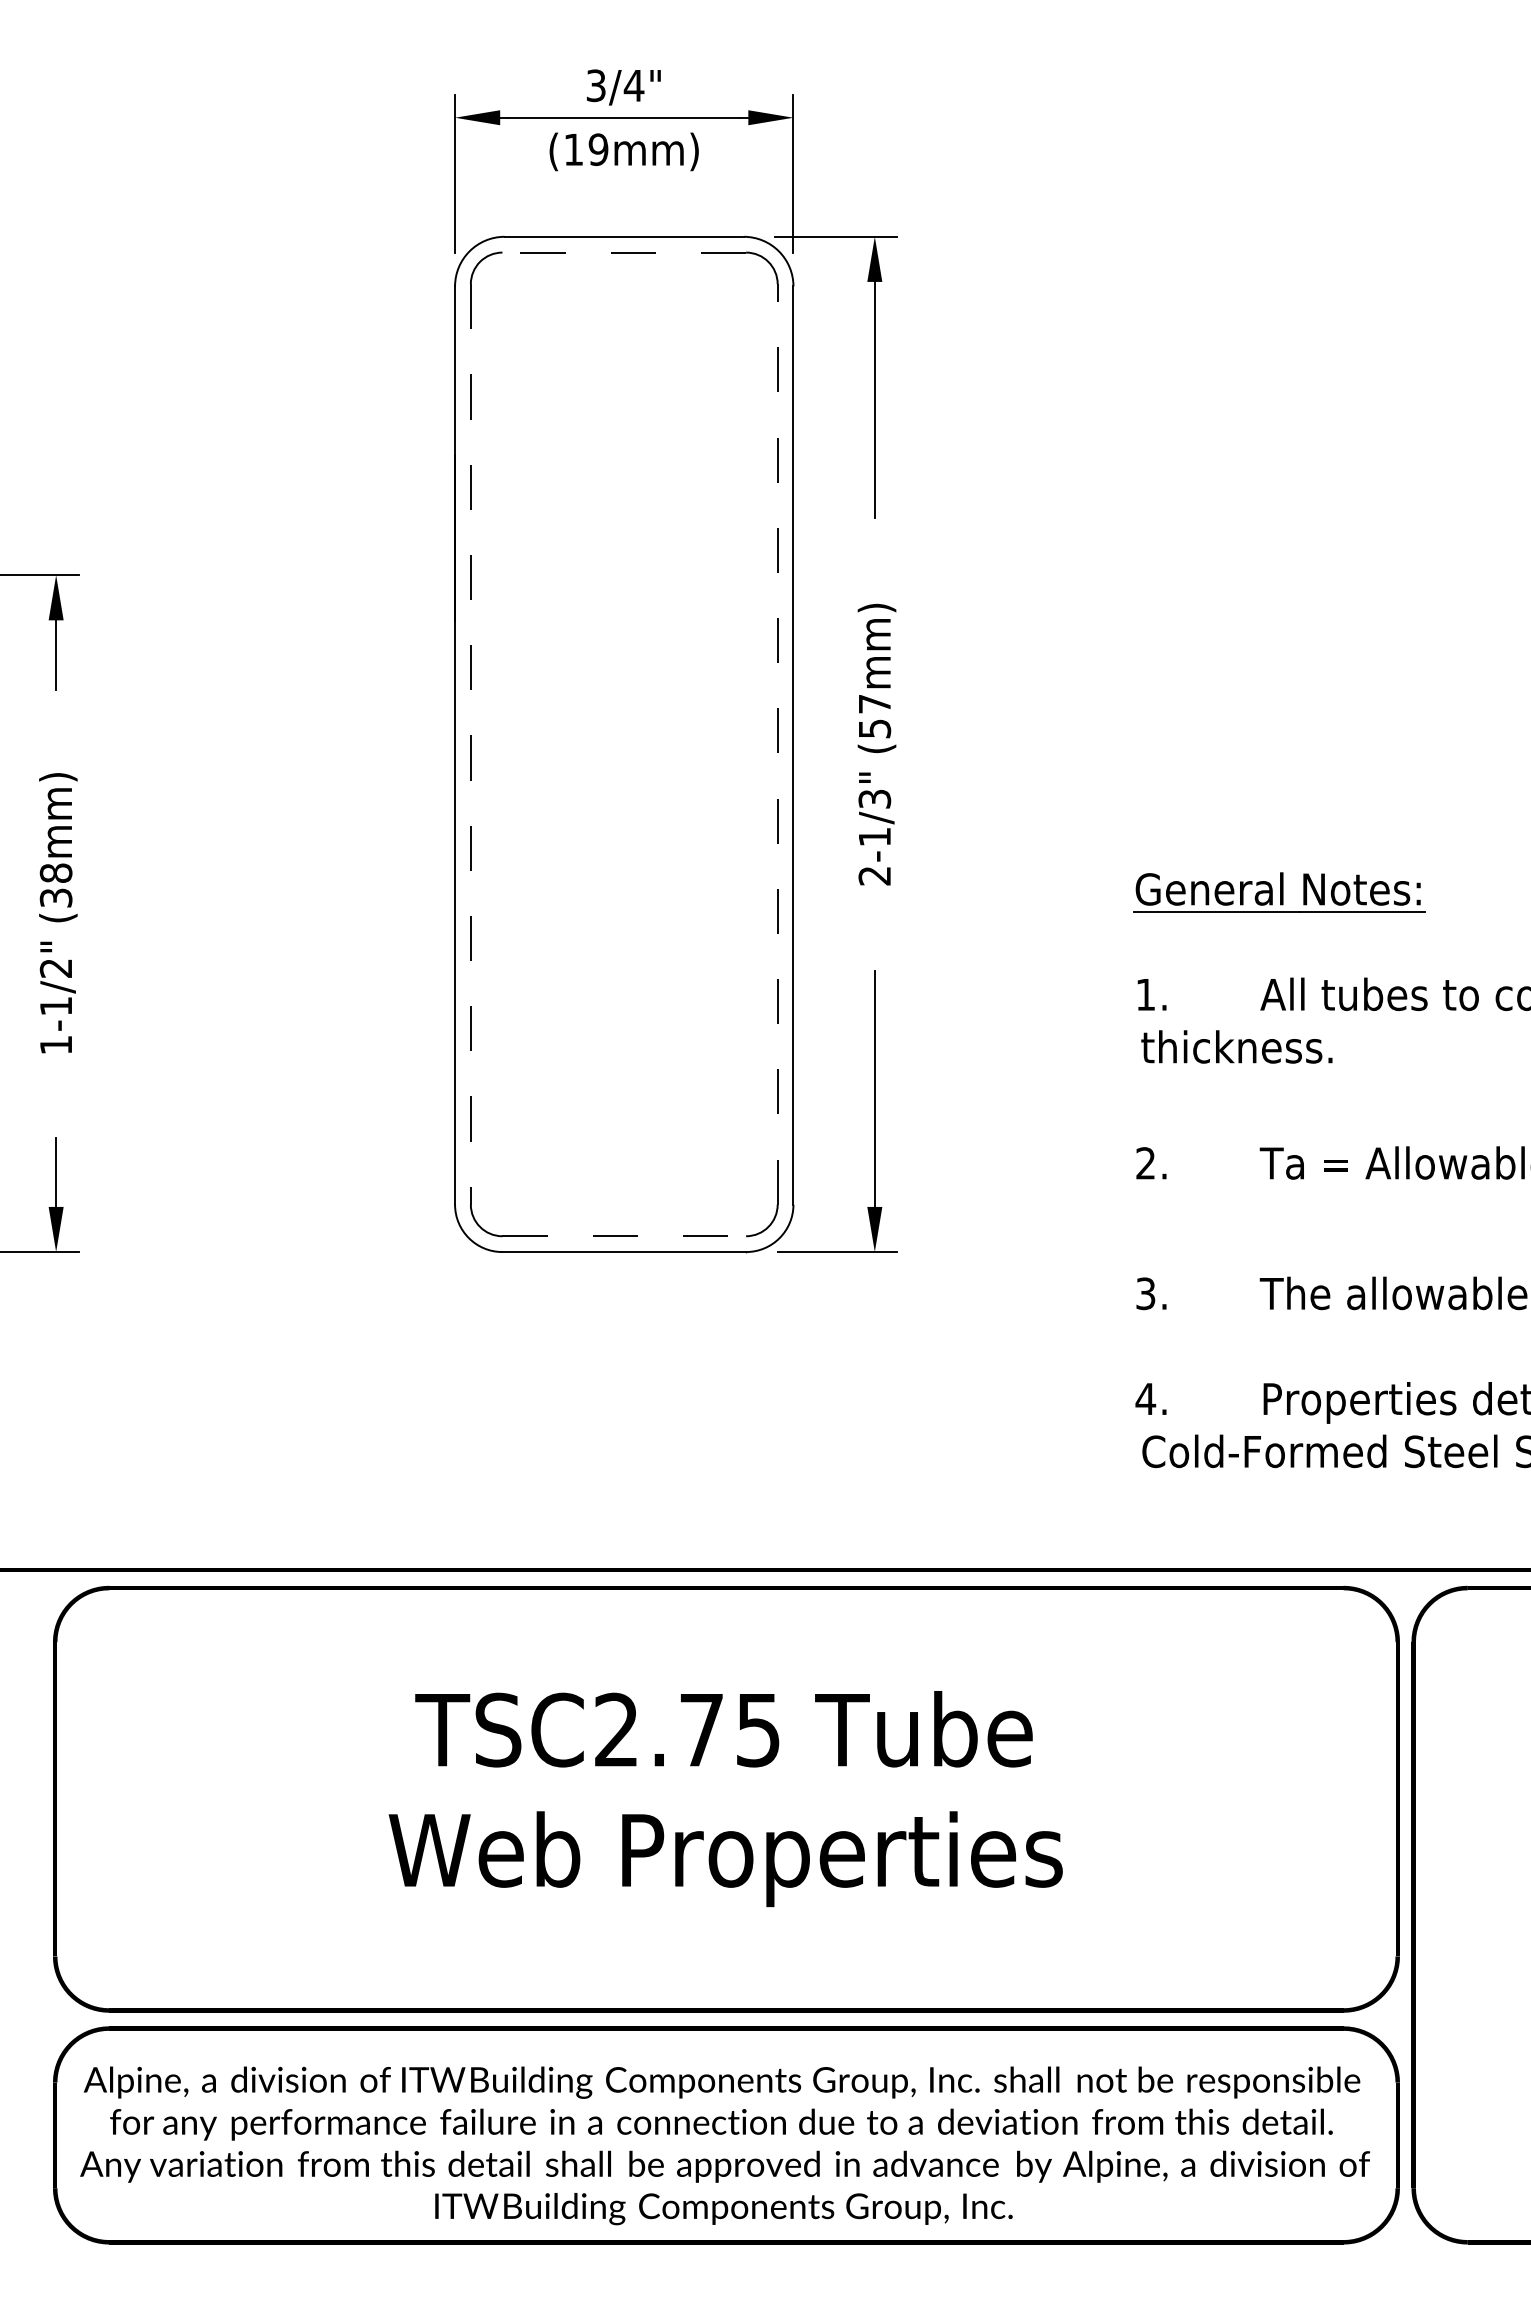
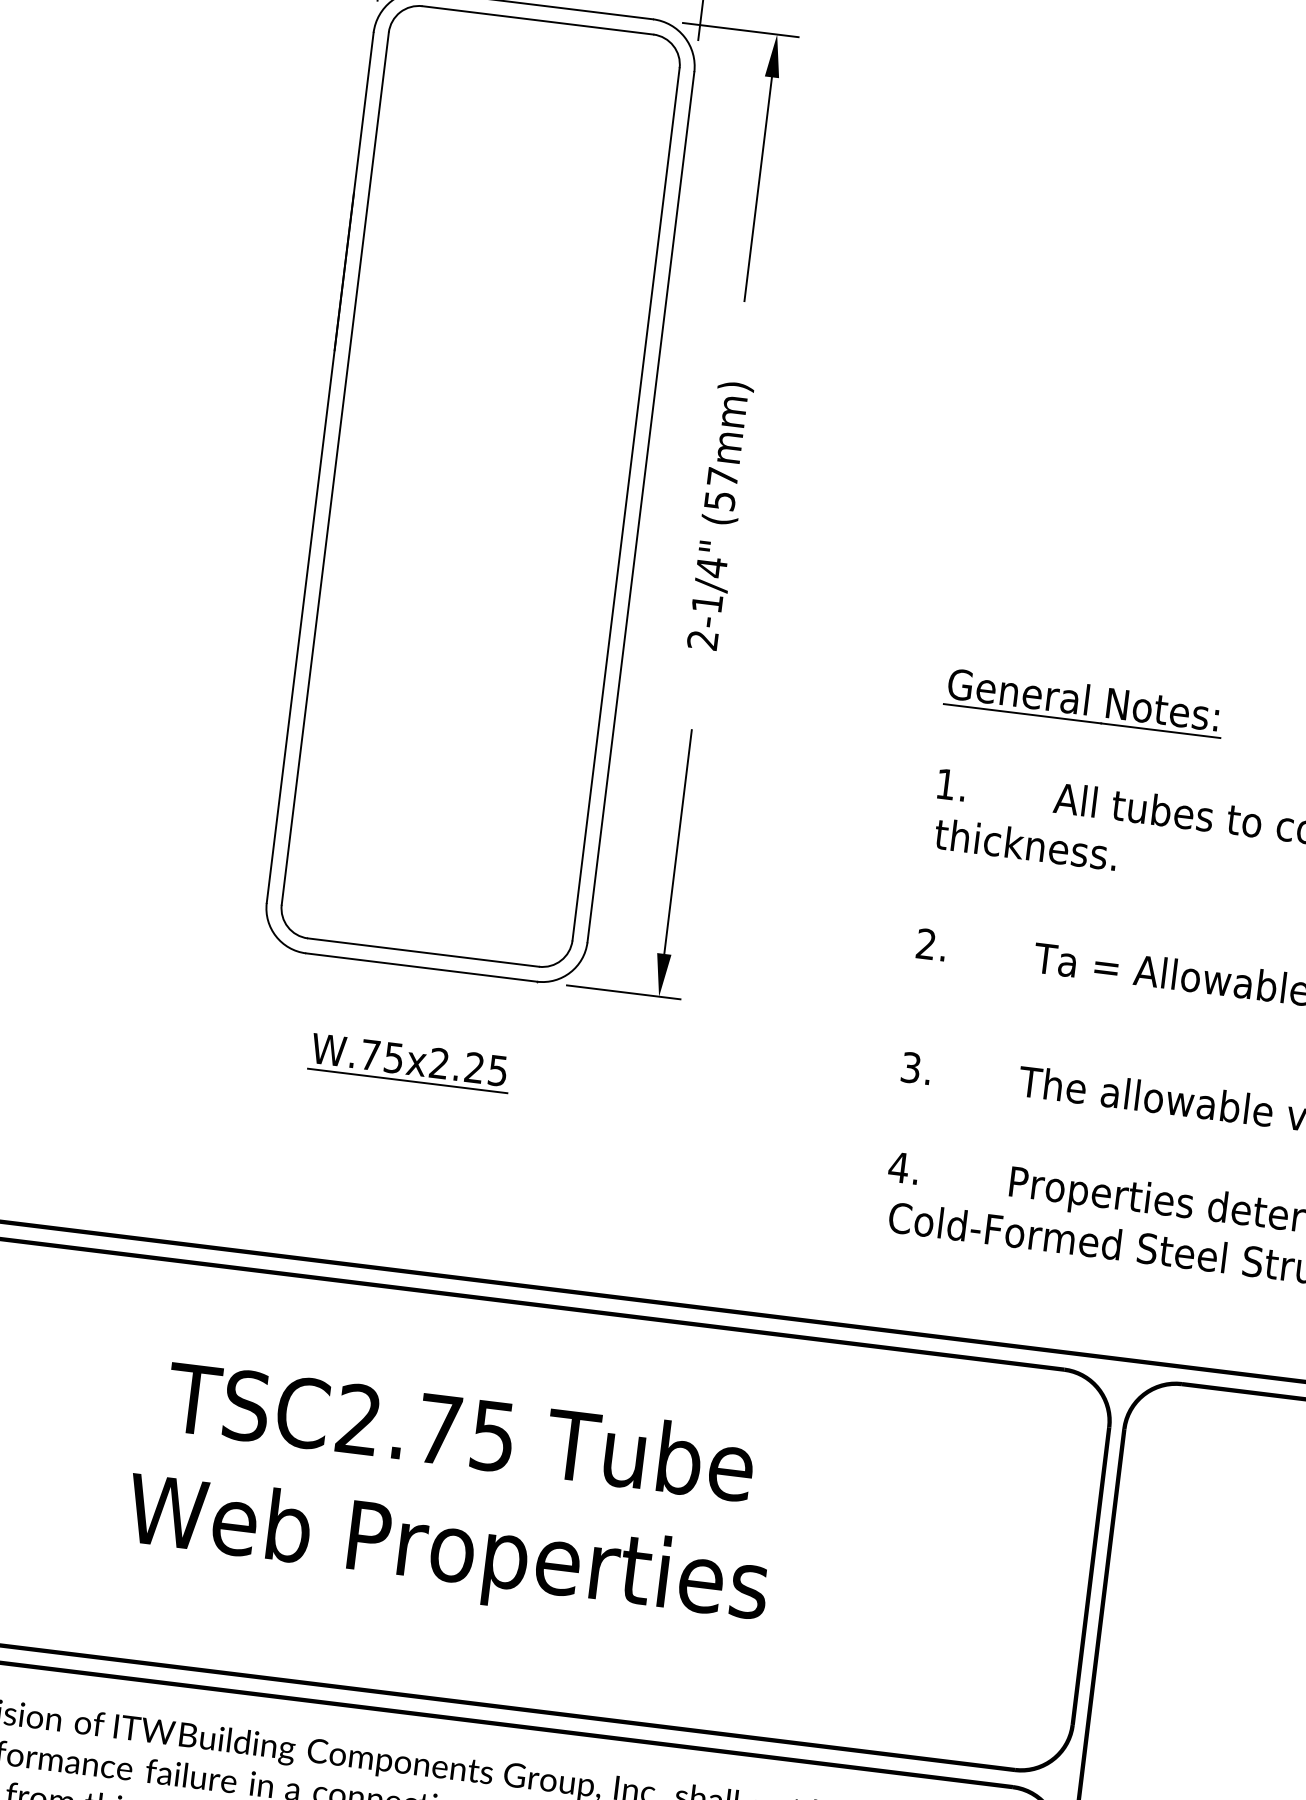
line: (624, 252) -> (538, 20), dashed -> solid
line: (777, 743) -> (626, 503), dashed -> solid
line: (470, 744) -> (334, 468), dashed -> solid
text: (874, 799) -> (711, 567), 2-1/3" -> 2-1/4"
line: (624, 1236) -> (423, 952), dashed -> solid
part: (623, 1352) -> (409, 1062), added

